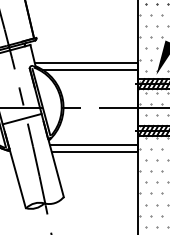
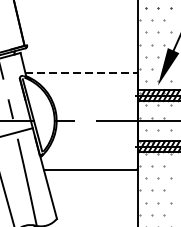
line: (86, 63) -> (81, 73), solid -> dashed
line: (90, 70) -> (86, 80), removed
line: (93, 145) -> (89, 162), removed

